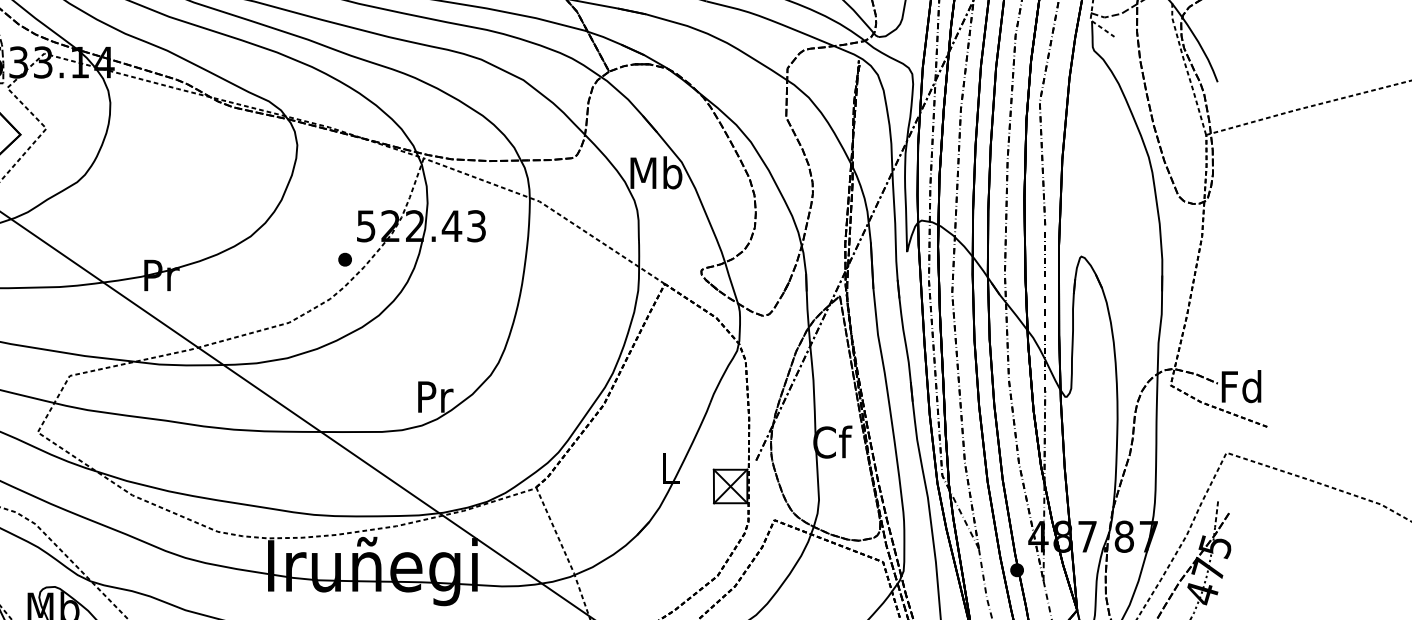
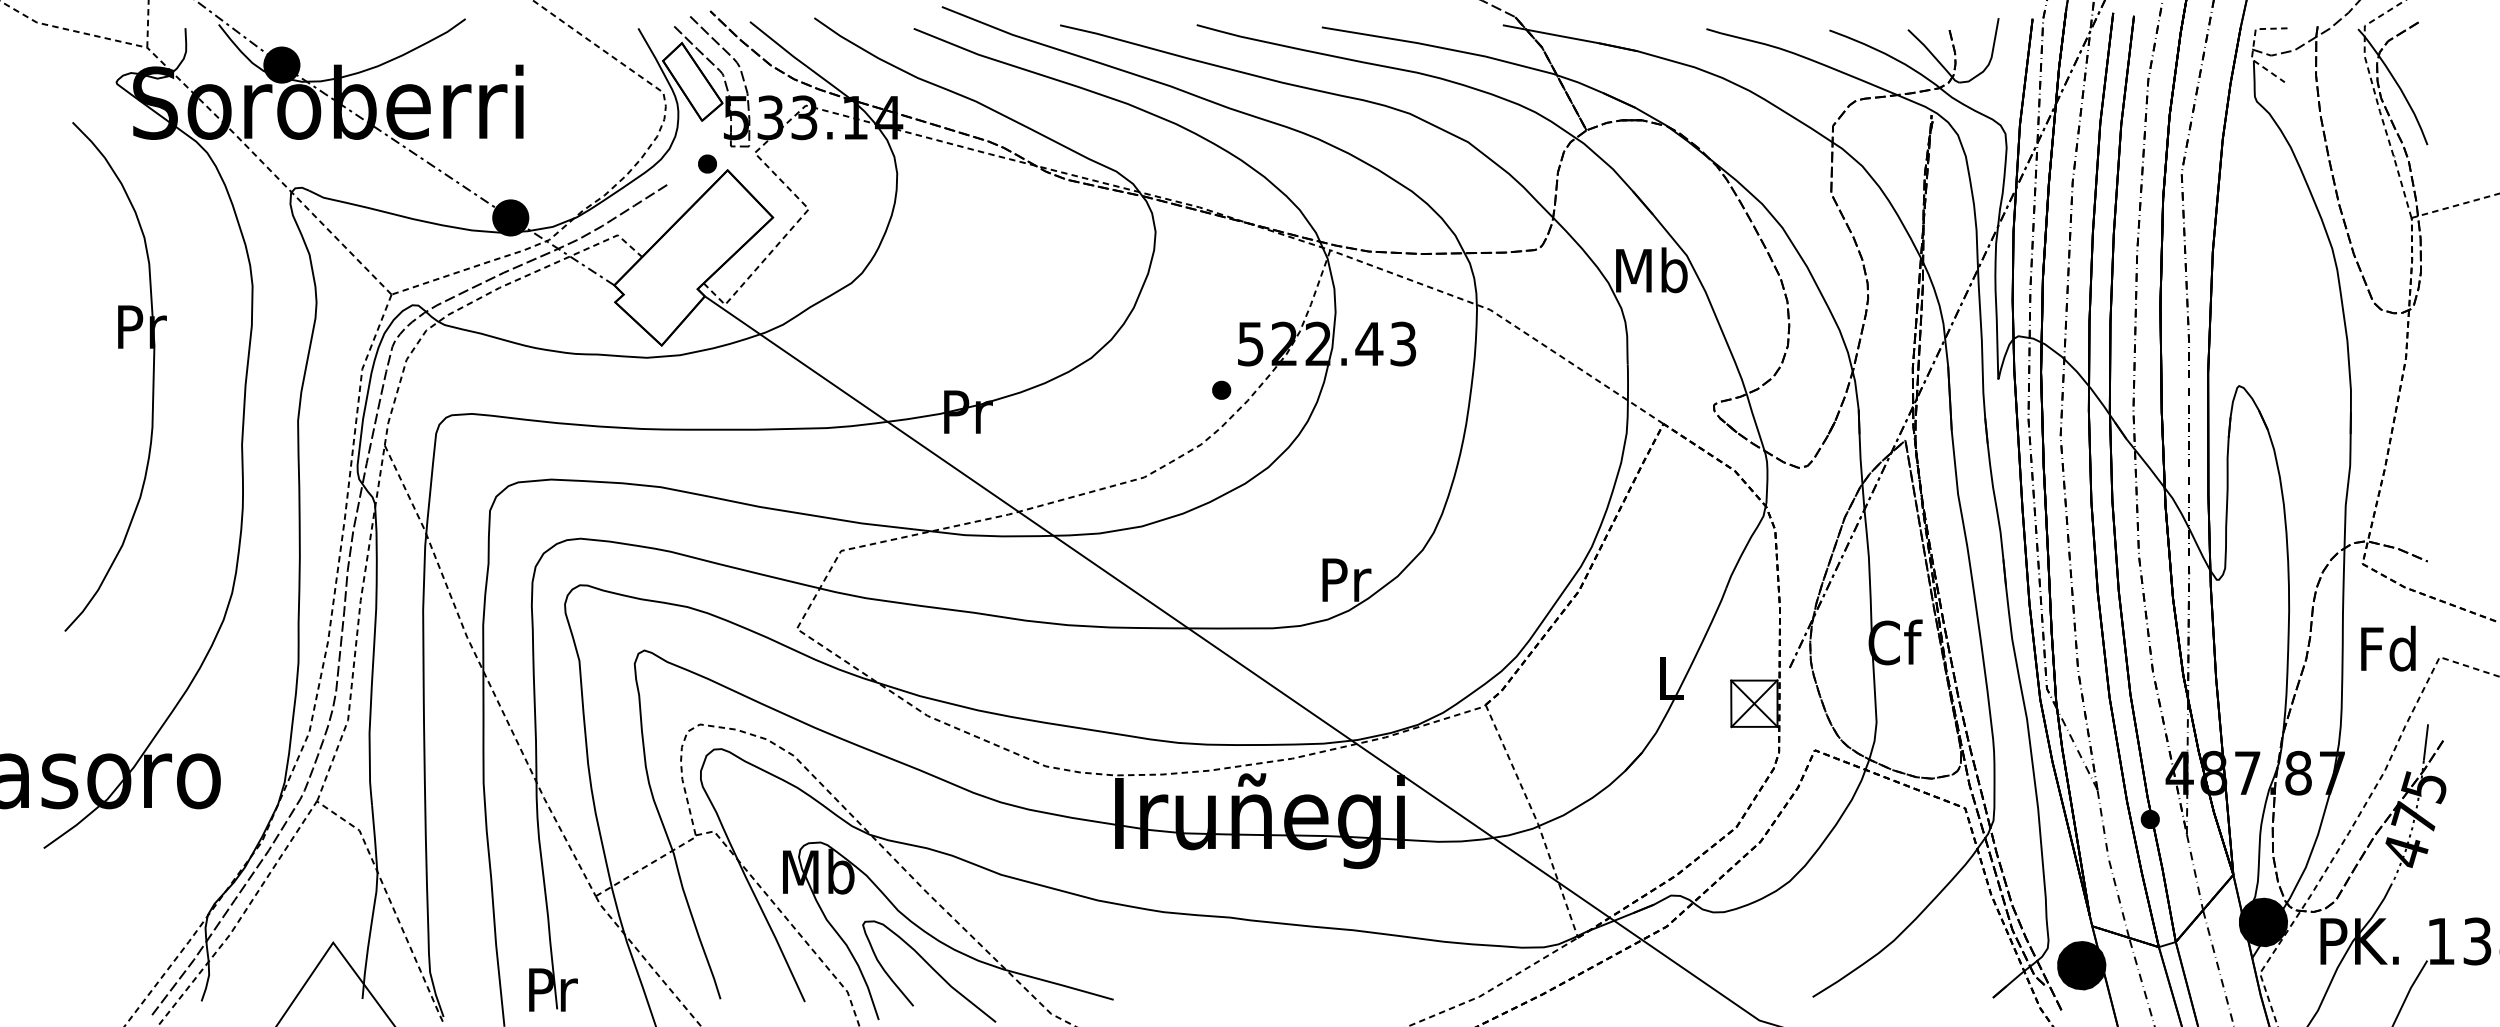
text: (1241, 386) -> (2388, 648), moved
line: (1216, 514) -> (2425, 742), dashed -> solid

